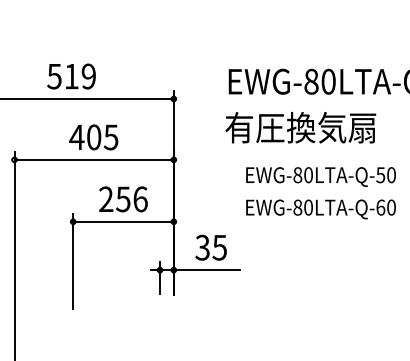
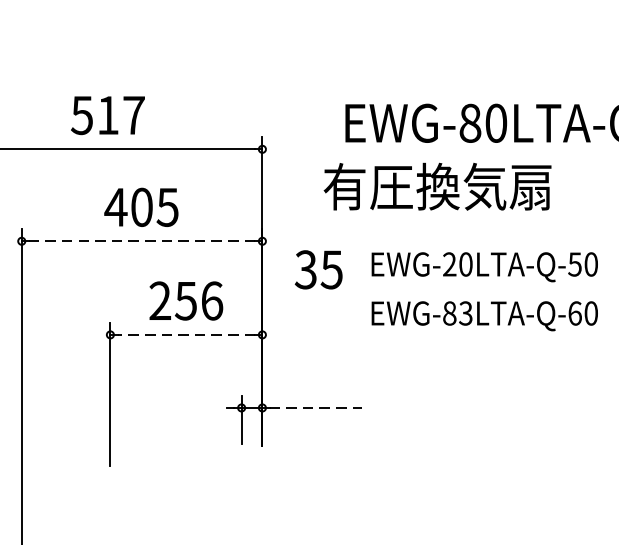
text: (88, 76) -> (133, 115), 519 -> 517
text: (300, 127) -> (437, 186), moved
line: (94, 159) -> (142, 240), solid -> dashed
text: (297, 175) -> (449, 264), EWG-80LTA-Q-50 -> EWG-20LTA-Q-50
text: (308, 207) -> (465, 313), EWG-80LTA-Q-60 -> EWG-83LTA-Q-60
line: (123, 221) -> (186, 334), solid -> dashed
text: (210, 247) -> (317, 269), moved
line: (209, 270) -> (316, 408), solid -> dashed

